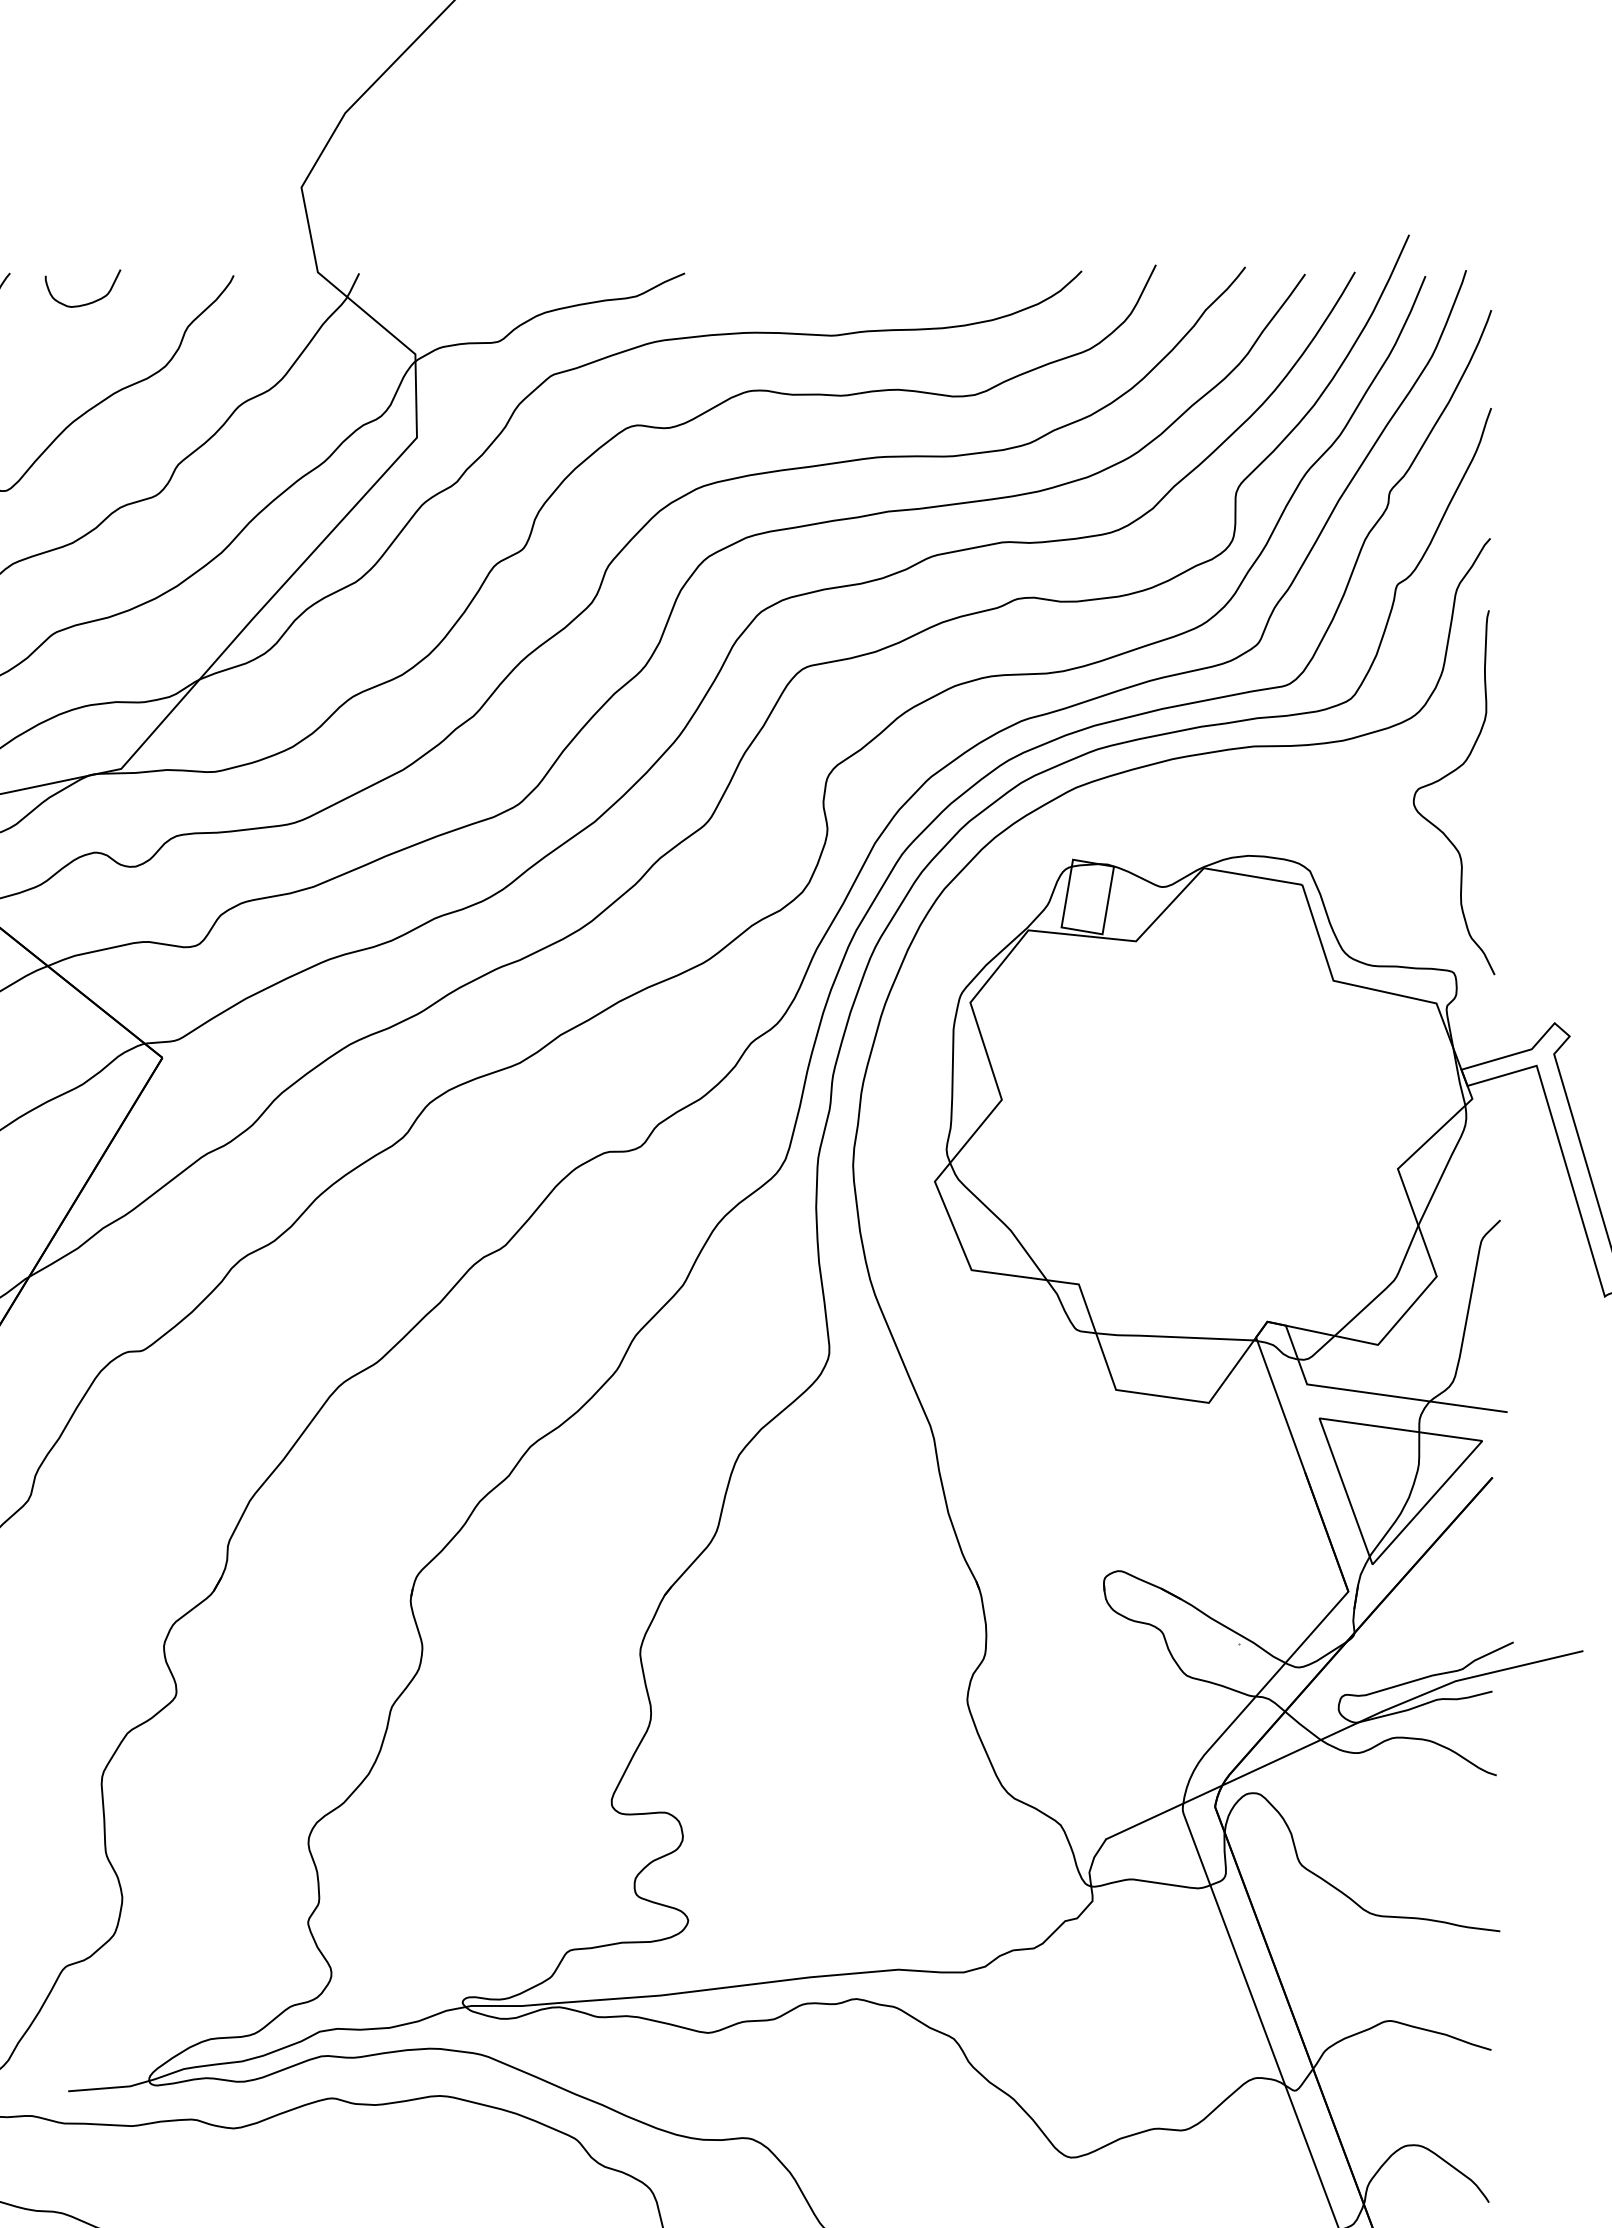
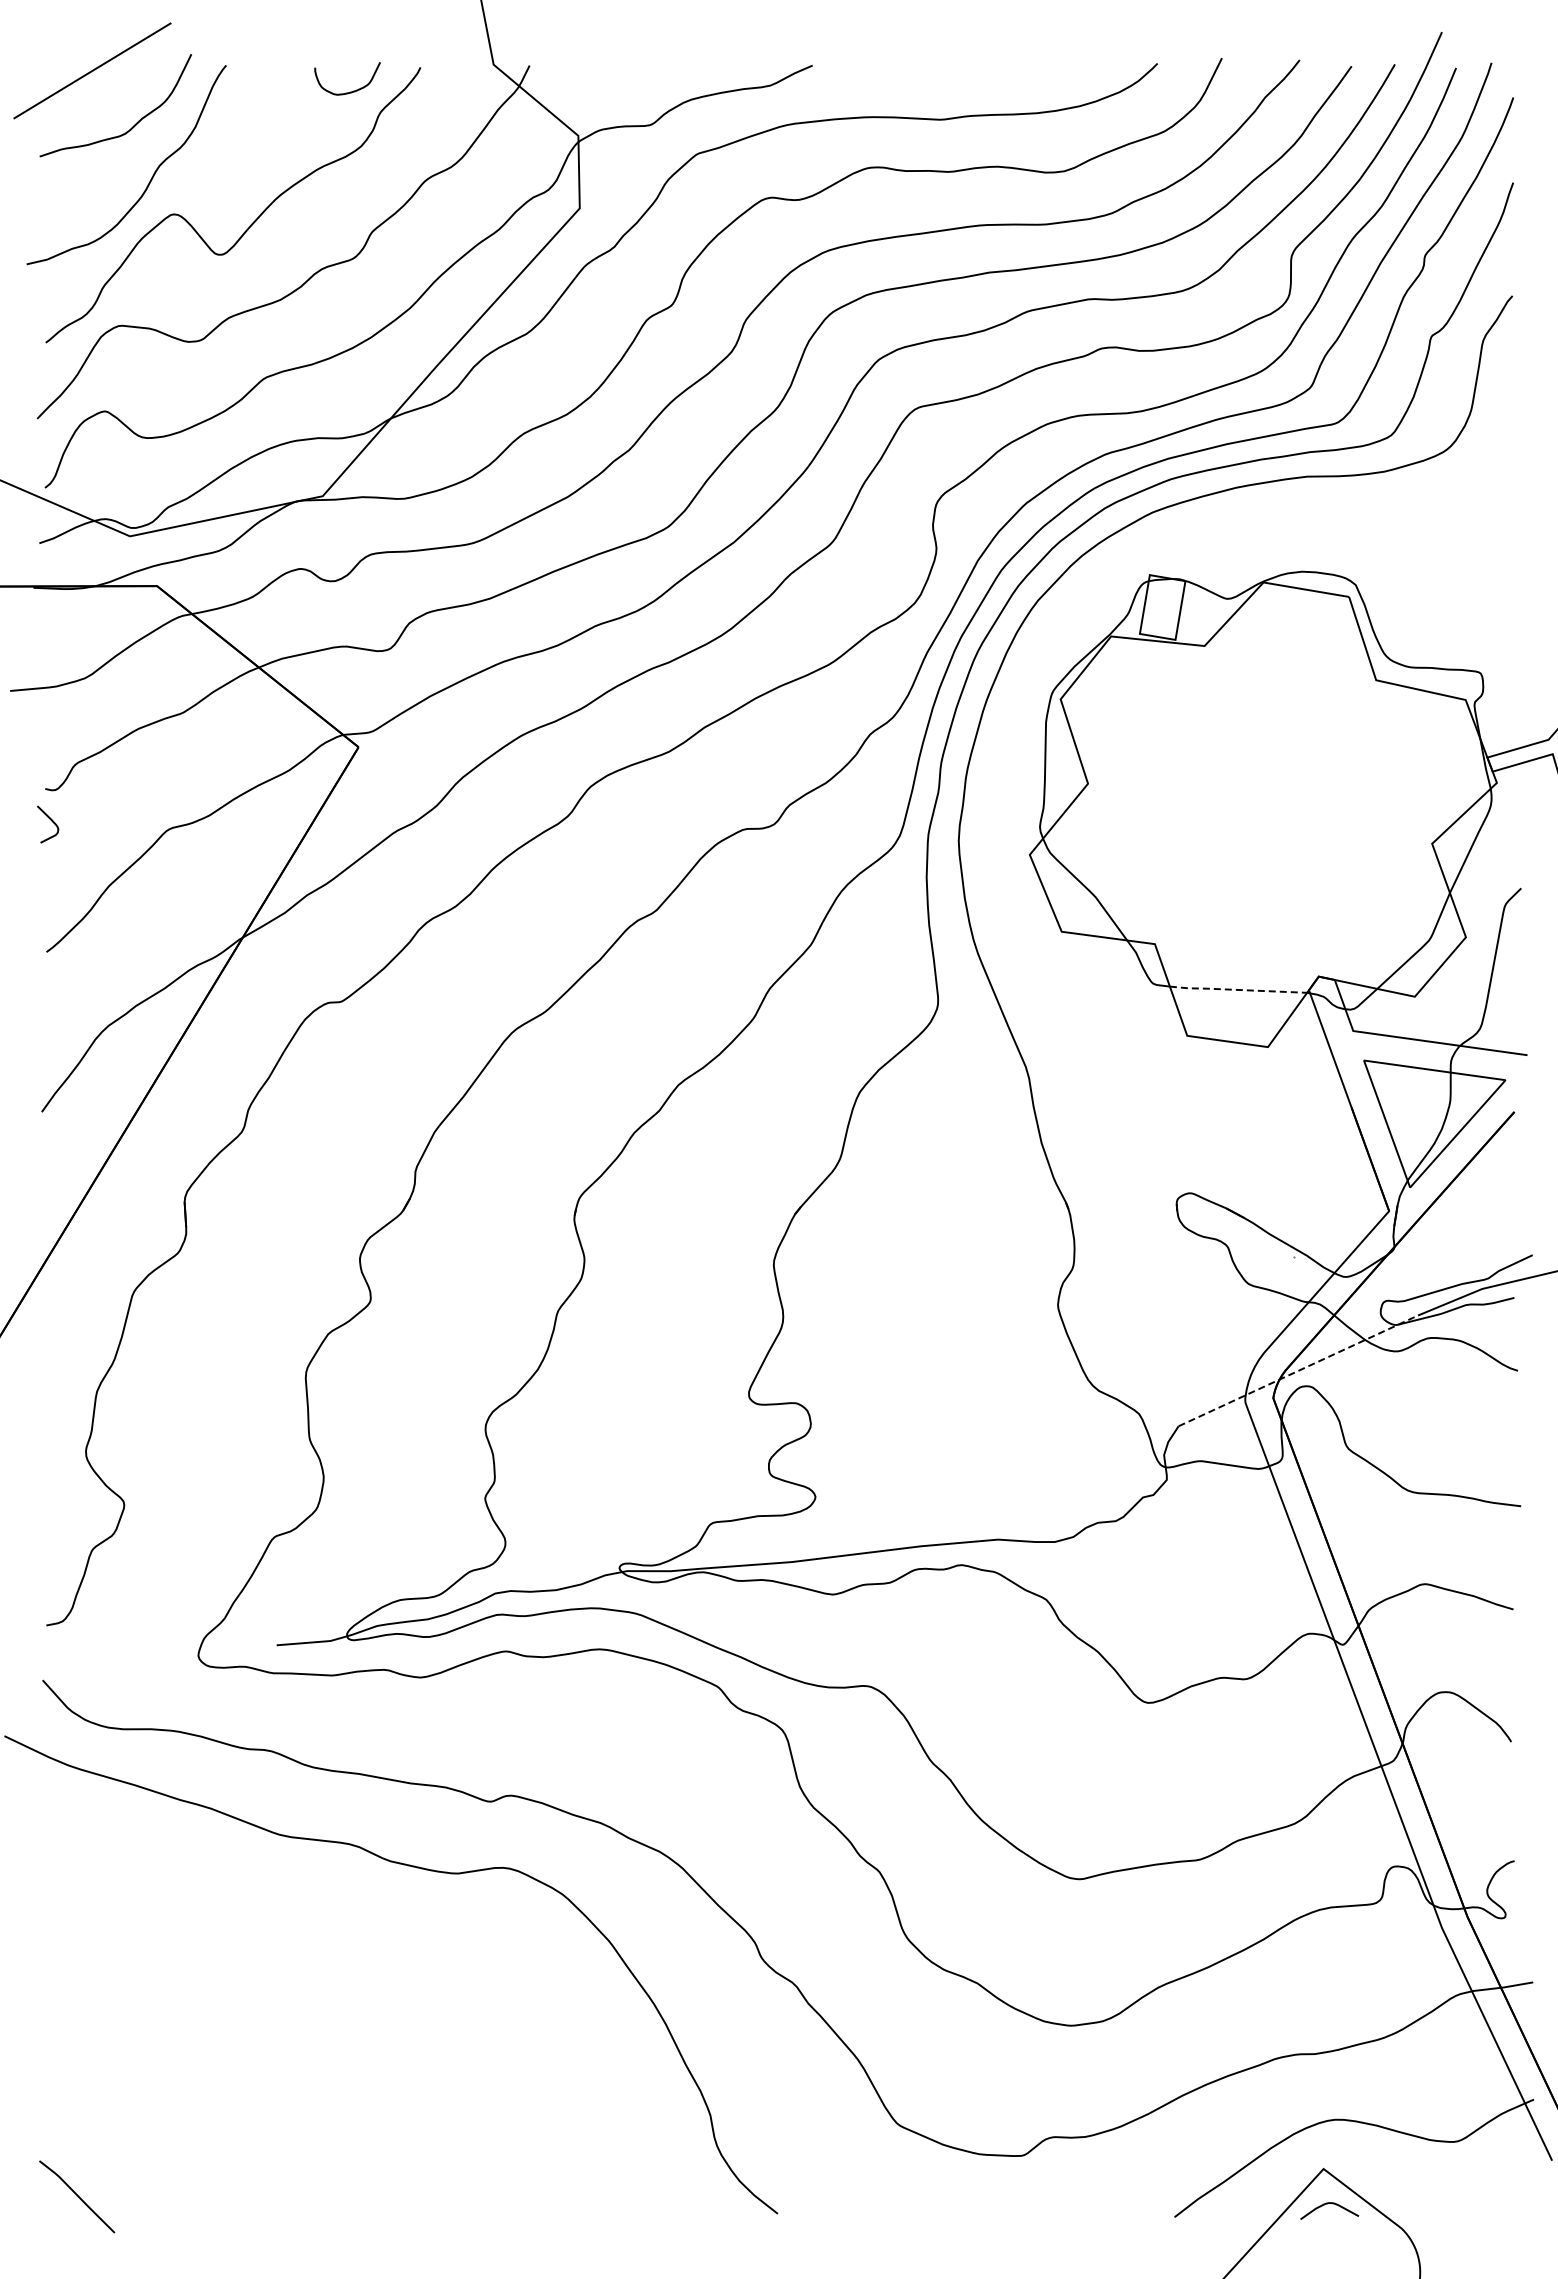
curve: (86, 303) -> (350, 91), moved
curve: (1446, 777) -> (1474, 503), removed
line: (1173, 1336) -> (1237, 989), solid -> dashed
line: (1244, 1775) -> (1298, 1370), solid -> dashed

